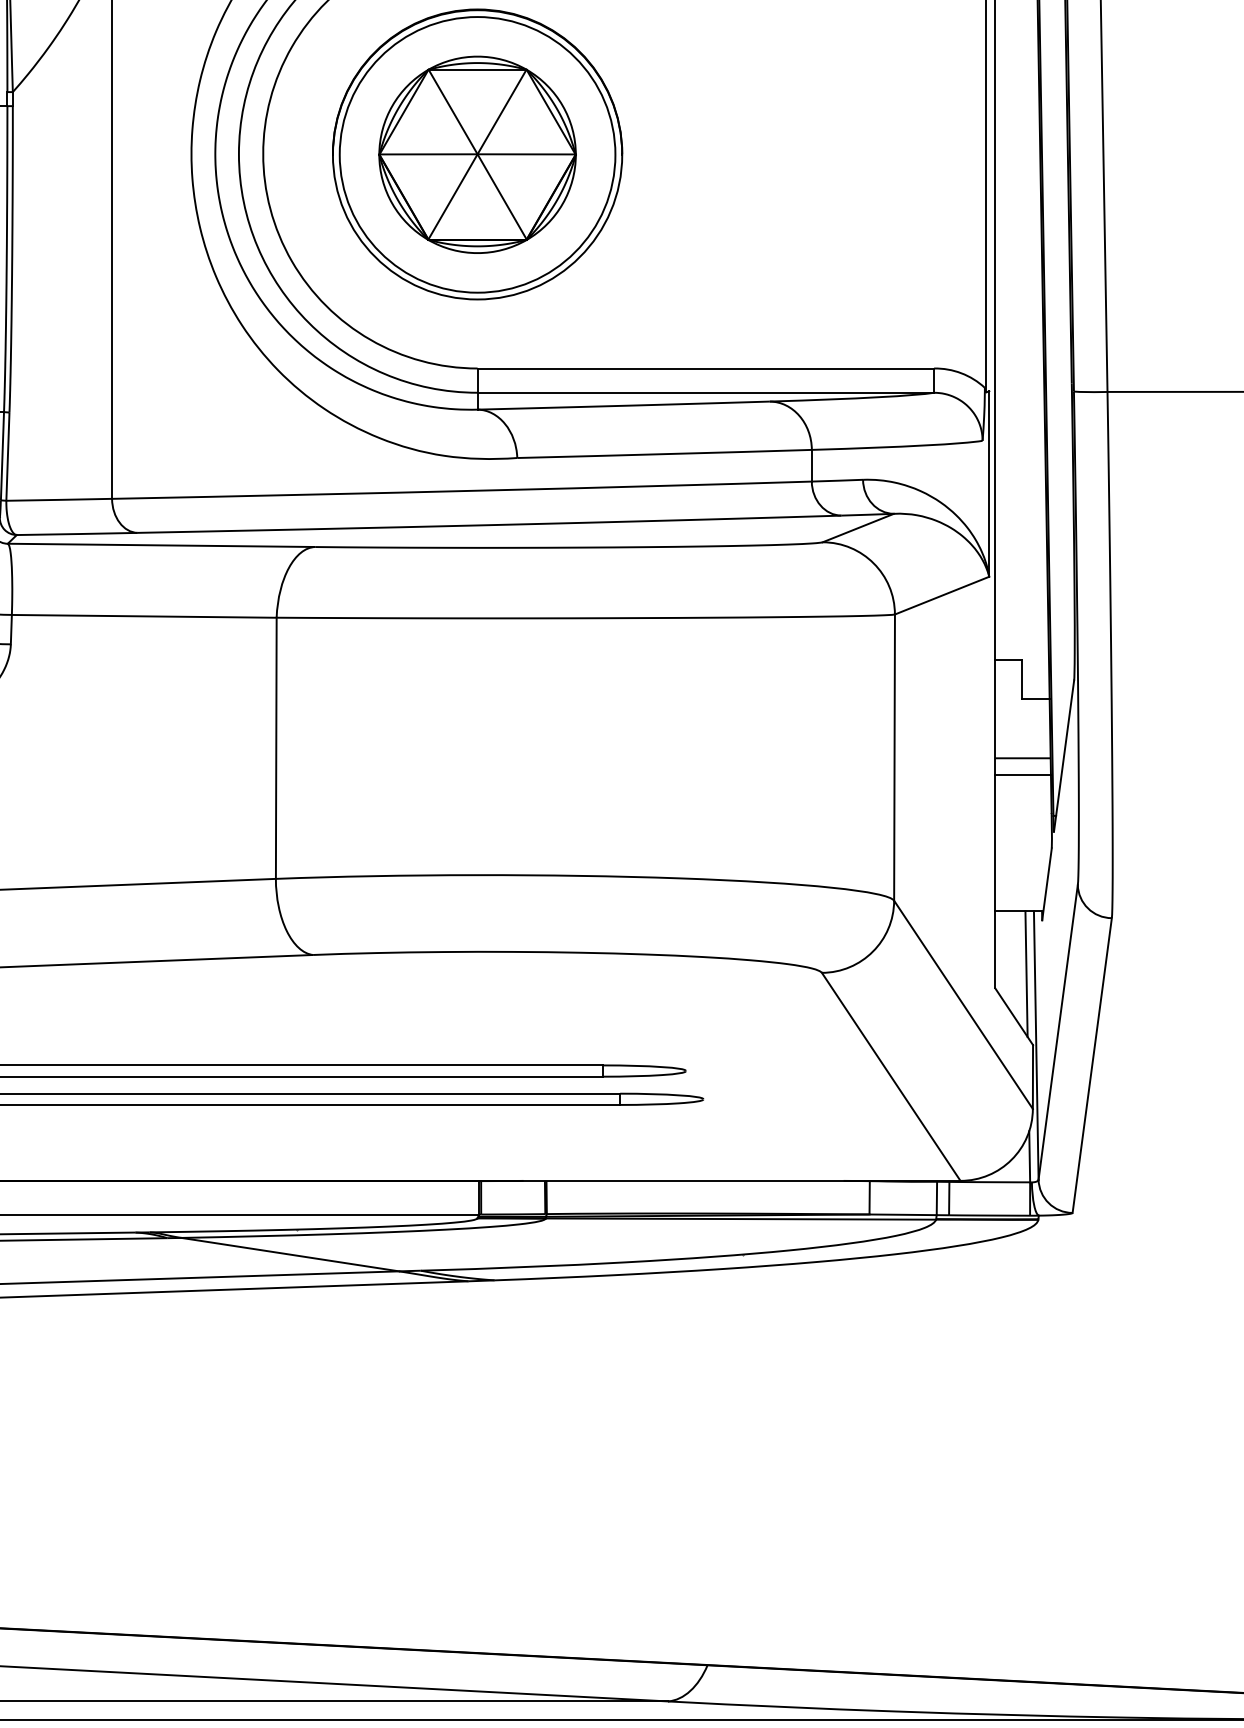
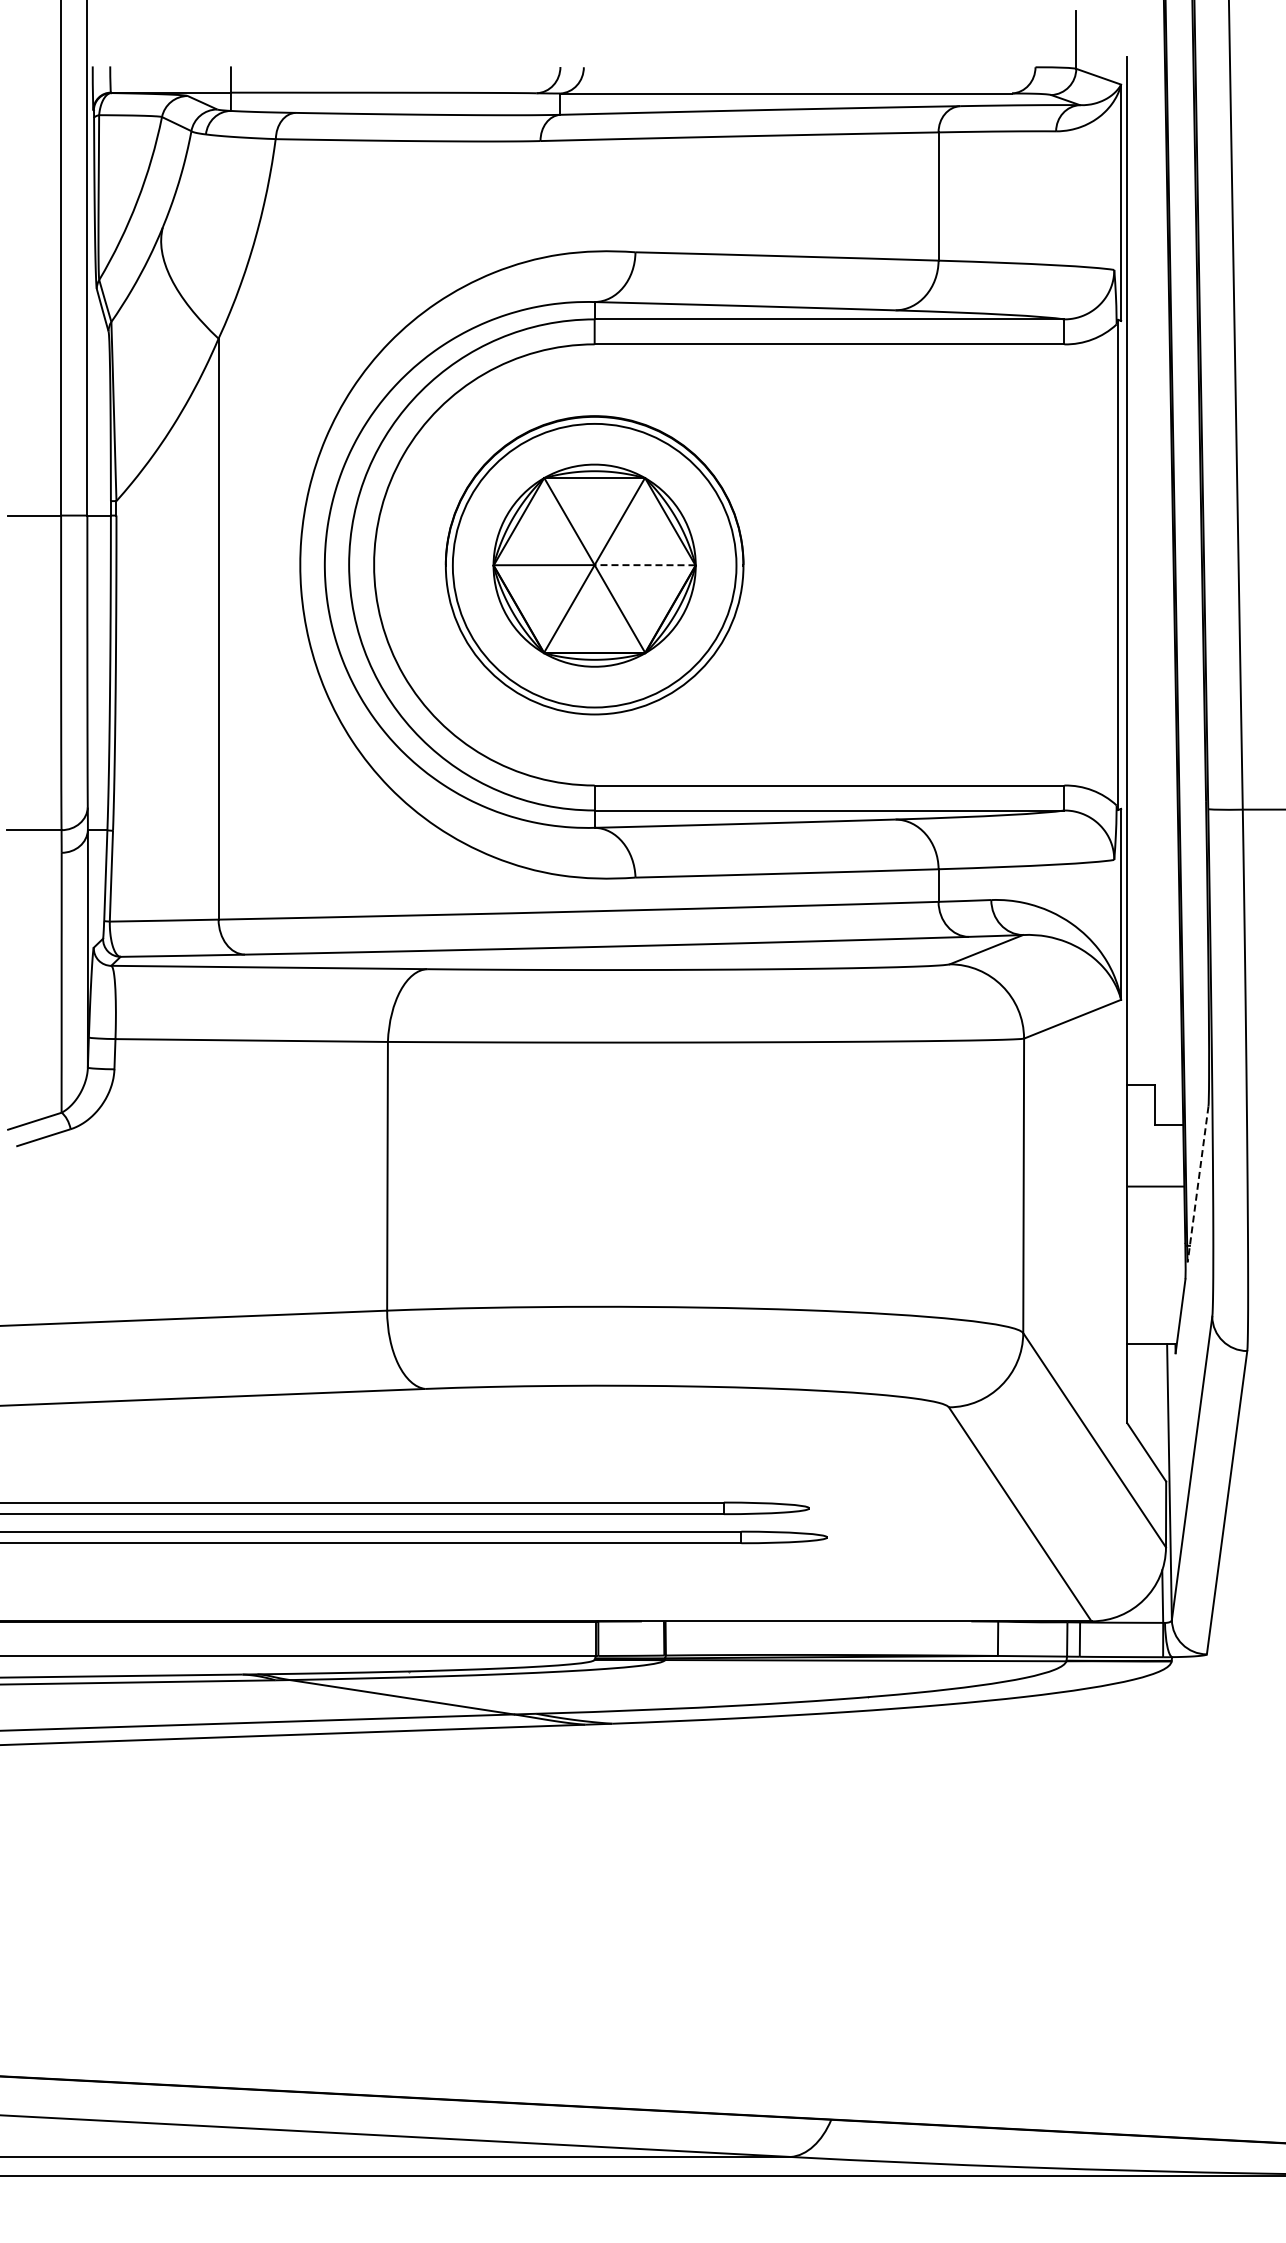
line: (526, 154) -> (644, 565), solid -> dashed
line: (1064, 756) -> (1198, 1184), solid -> dashed
line: (1022, 774) -> (1155, 1203), removed
line: (1026, 973) -> (1159, 1408), removed

